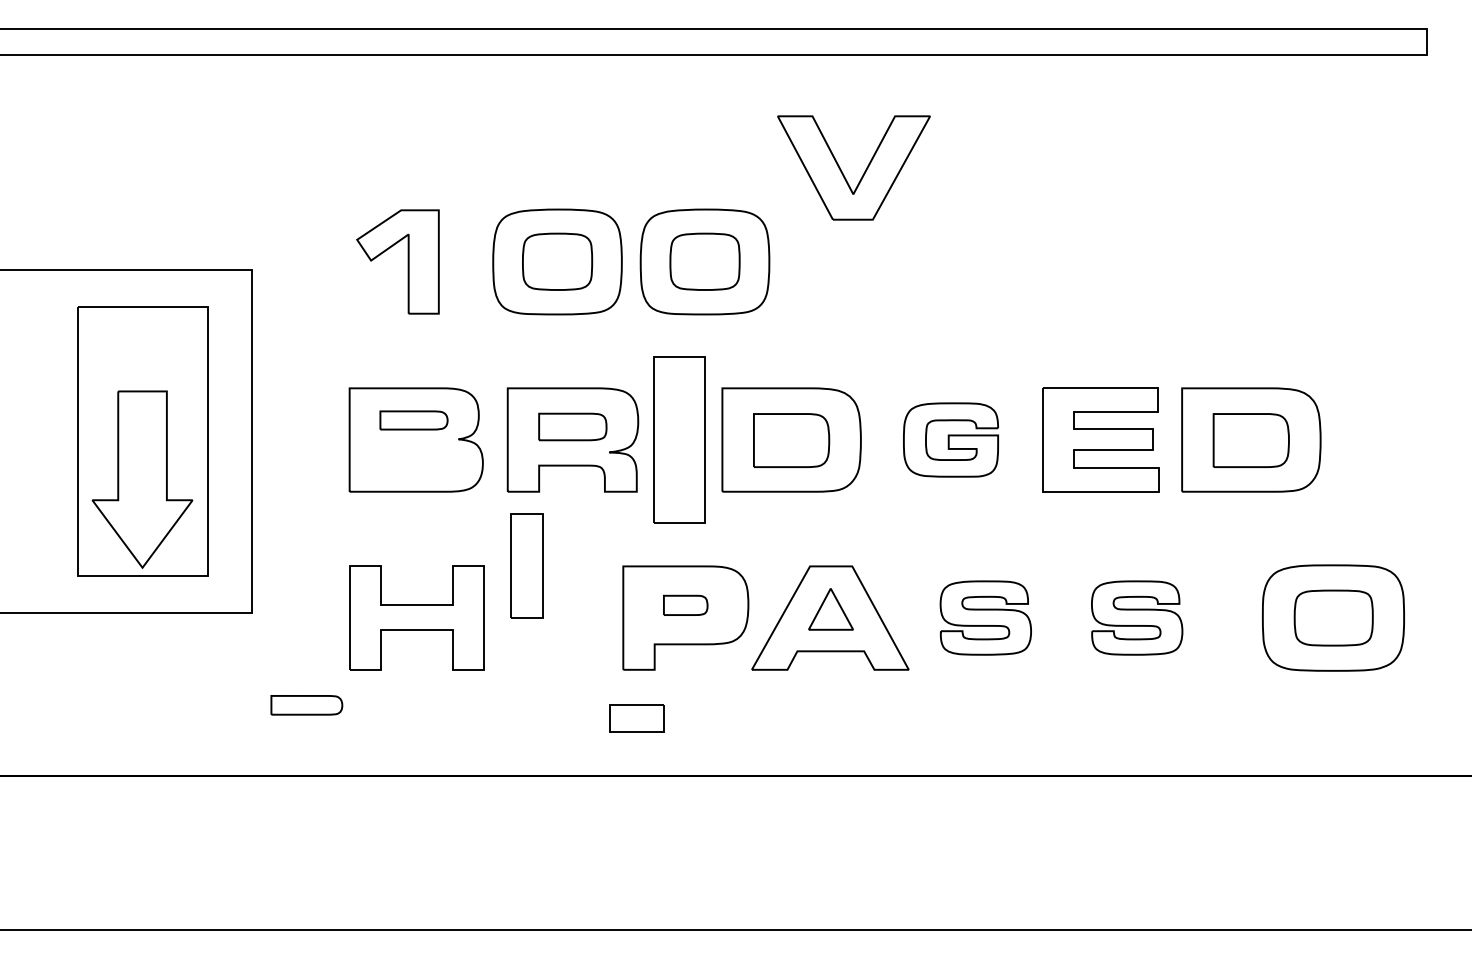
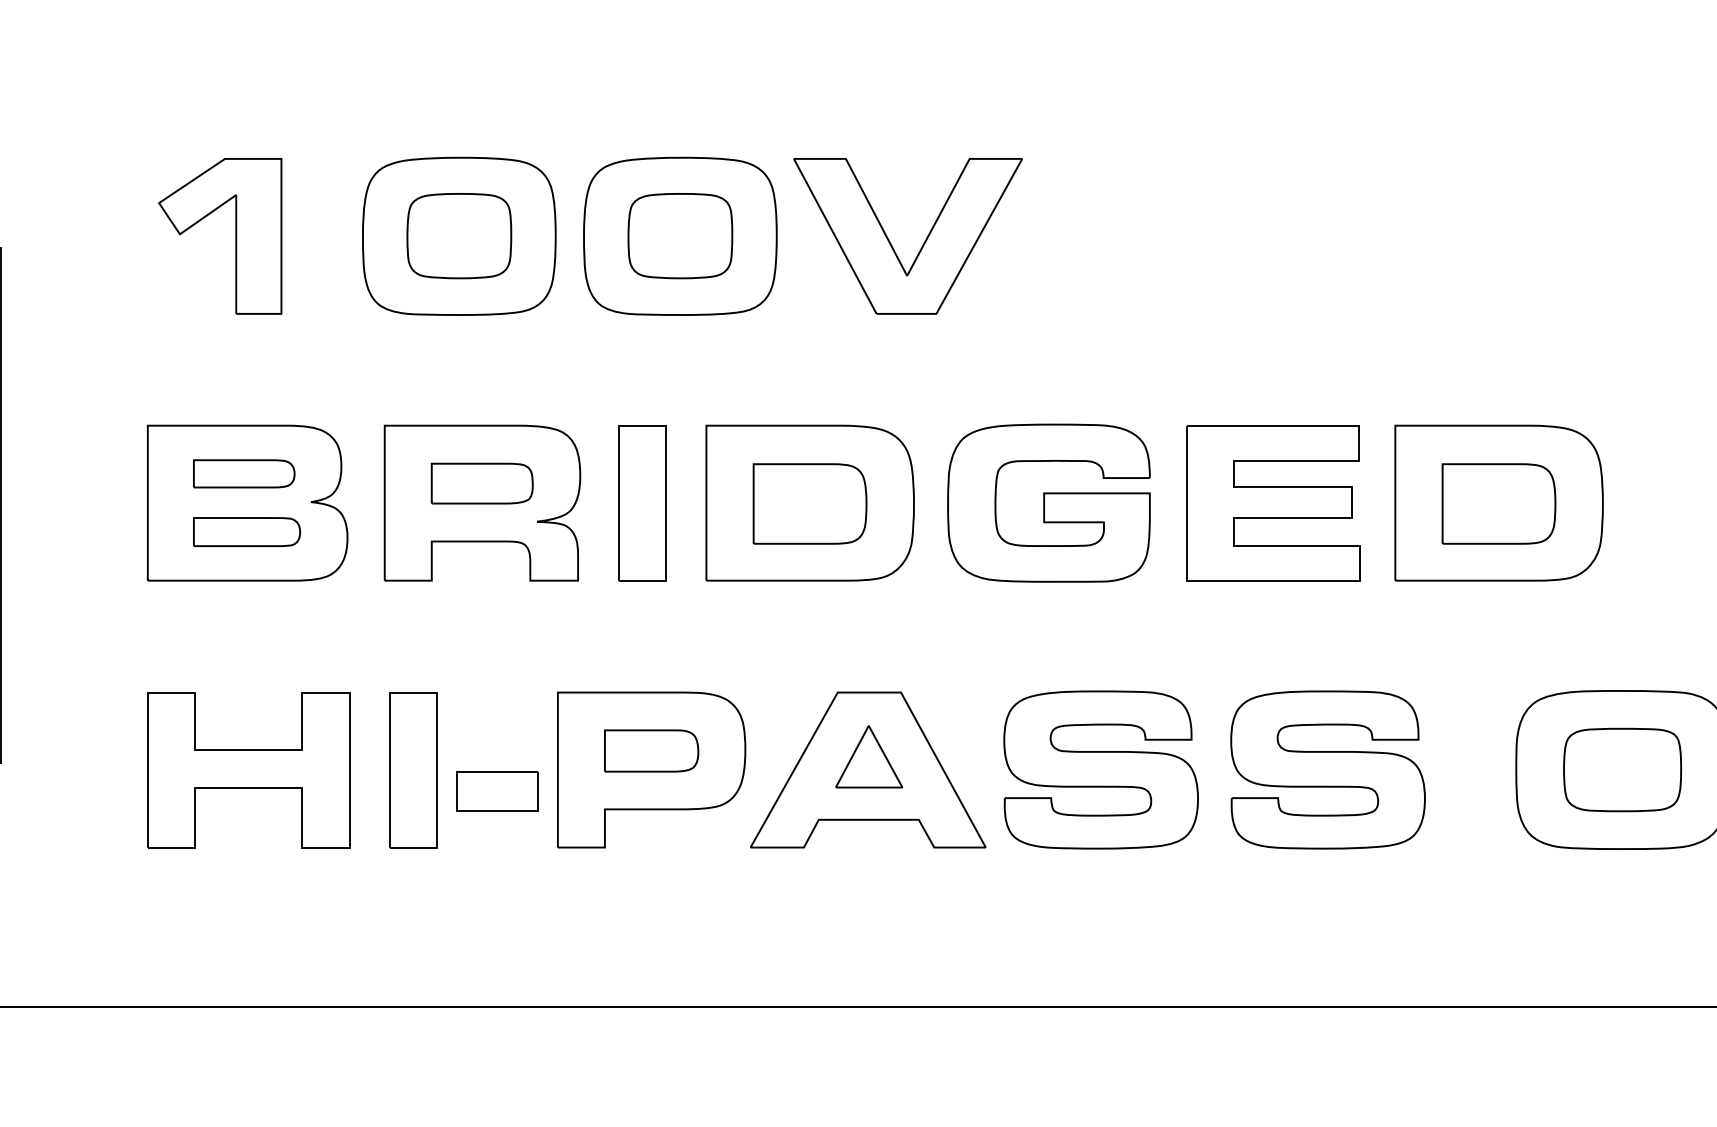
part: (862, 174) -> (920, 246), moved
part: (679, 439) -> (642, 502), size x0.62
part: (950, 439) -> (1048, 502), size x1.43
part: (526, 565) -> (412, 769), moved
part: (685, 605) -> (651, 751), size x1.43
part: (985, 617) -> (1100, 769), size x1.43
part: (1136, 617) -> (1326, 769), size x1.43
part: (306, 705) -> (246, 532), moved
part: (636, 718) -> (496, 791), moved

